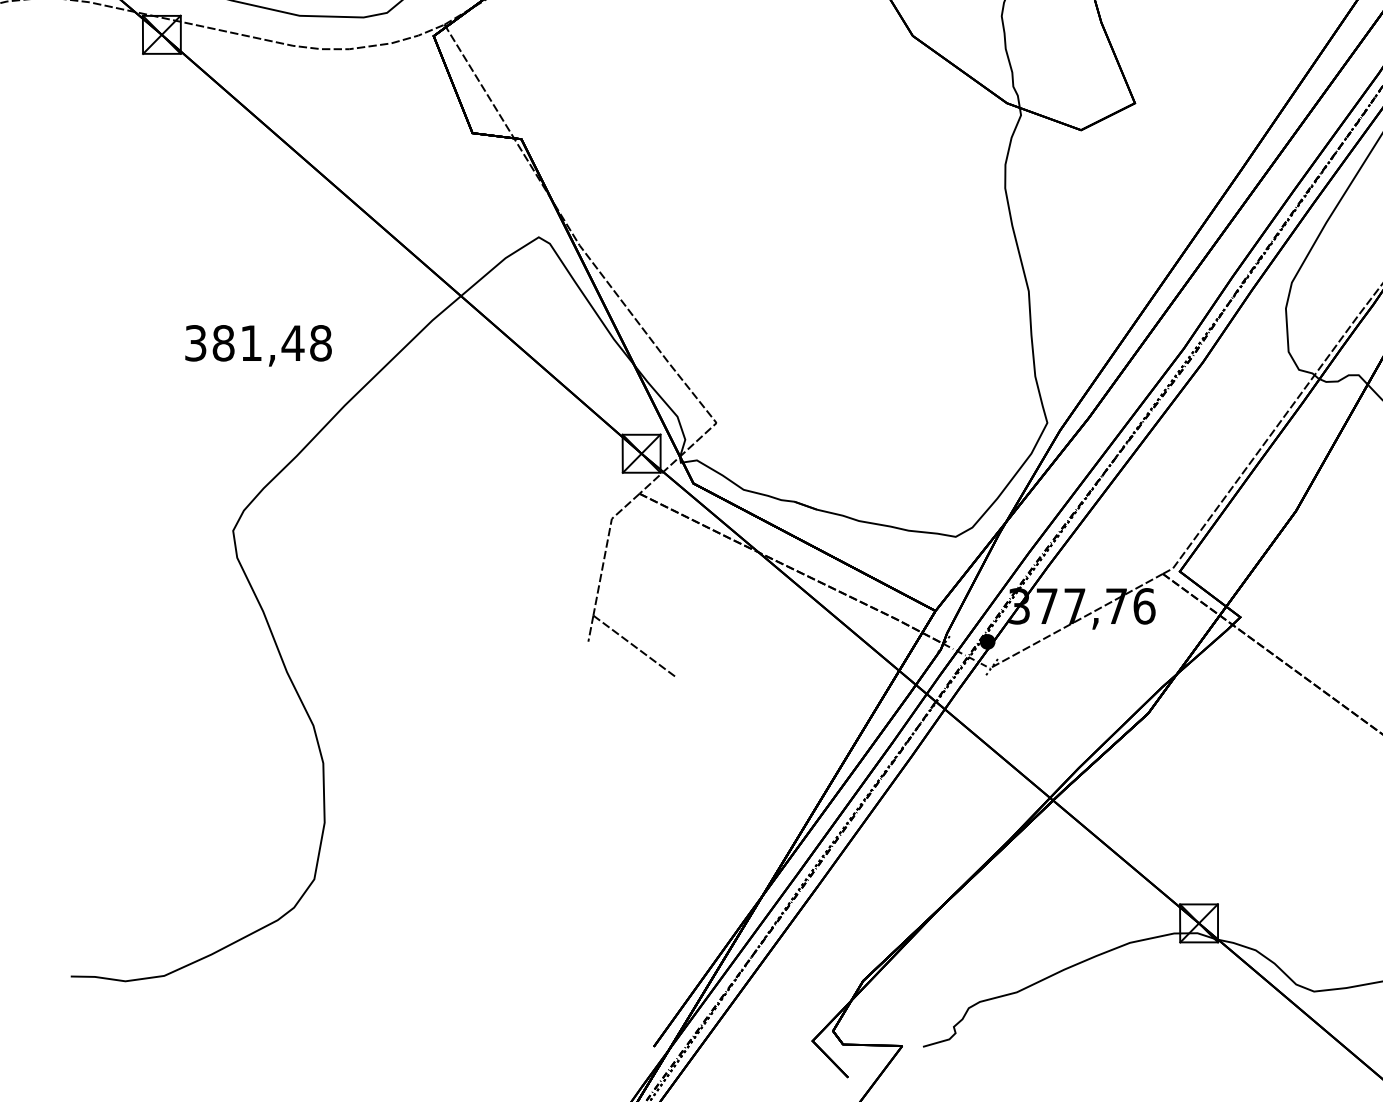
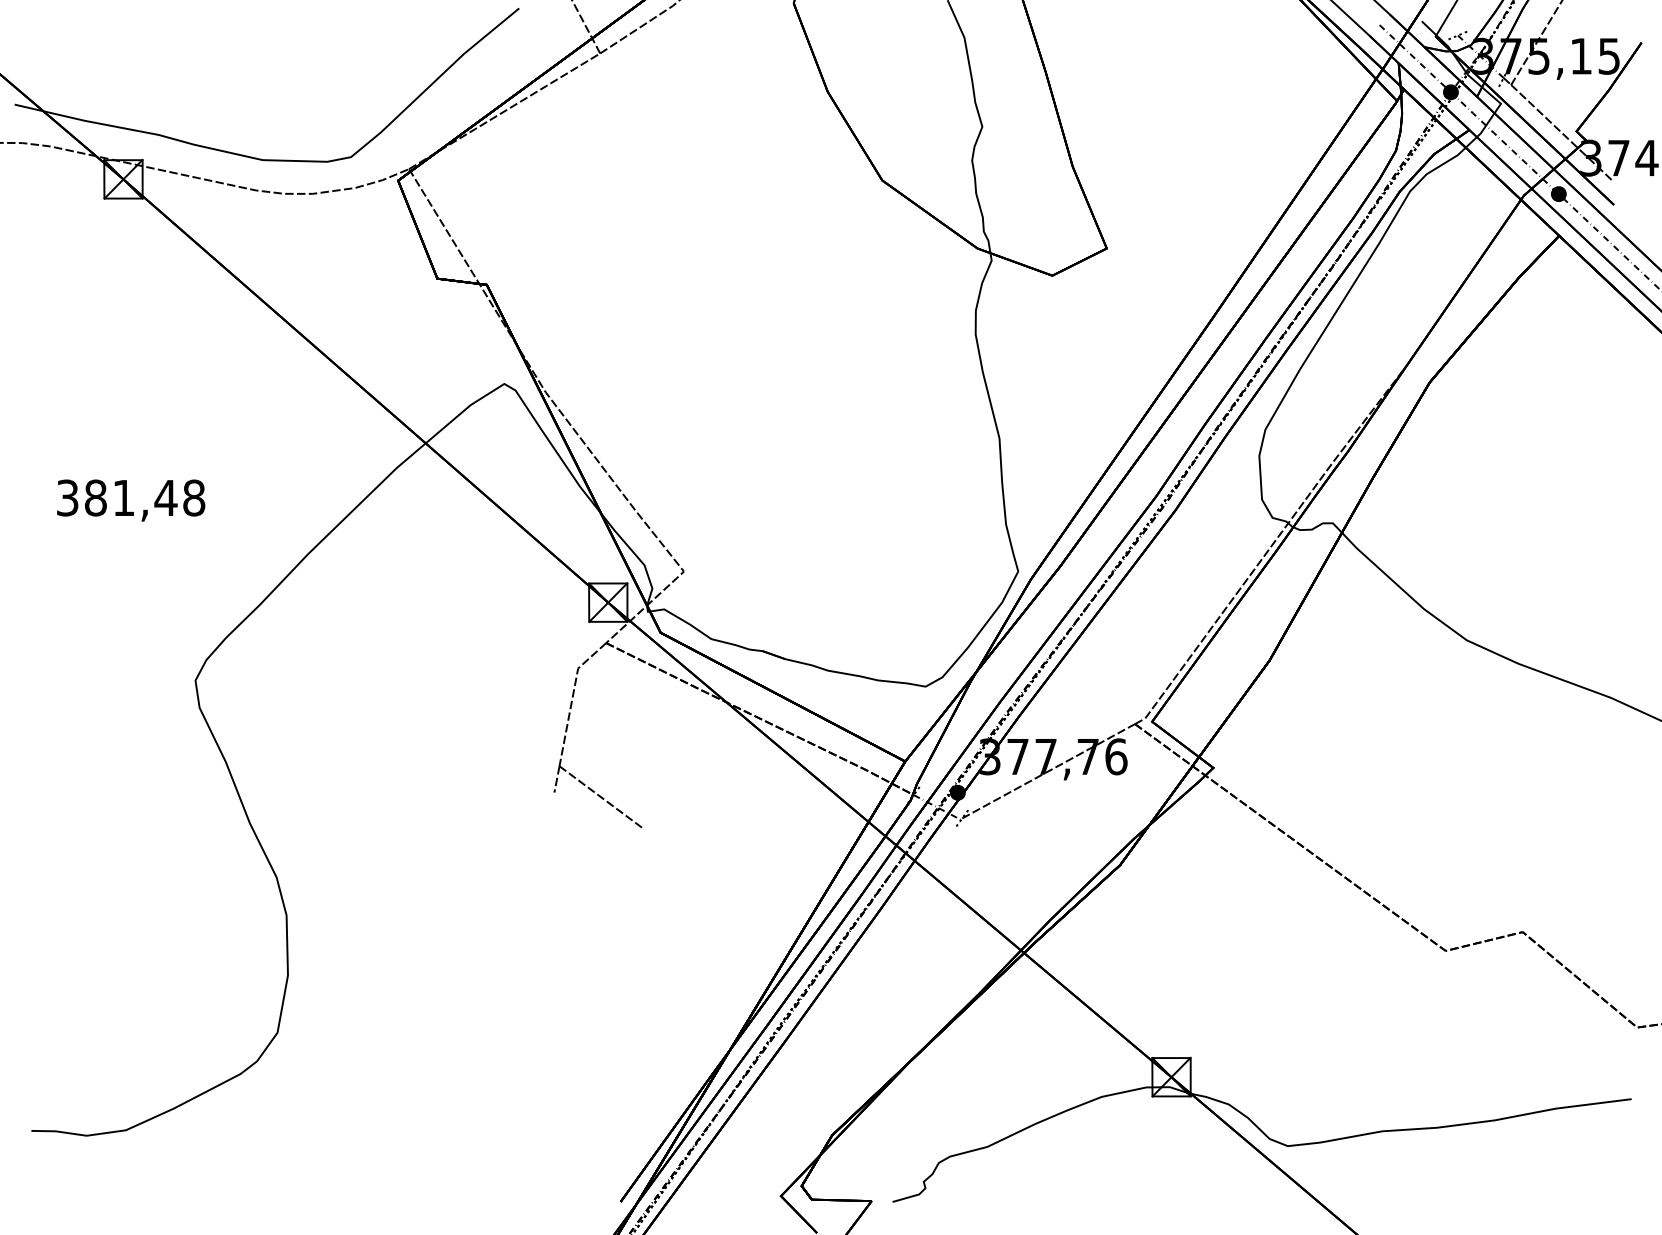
text: (258, 345) -> (131, 500), moved

